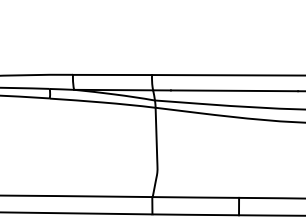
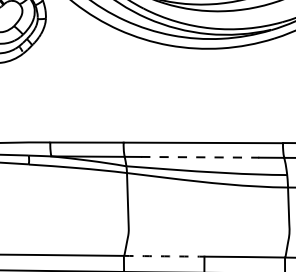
line: (234, 91) -> (200, 157), solid -> dashed
arc: (196, 197) -> (164, 256), solid -> dashed

